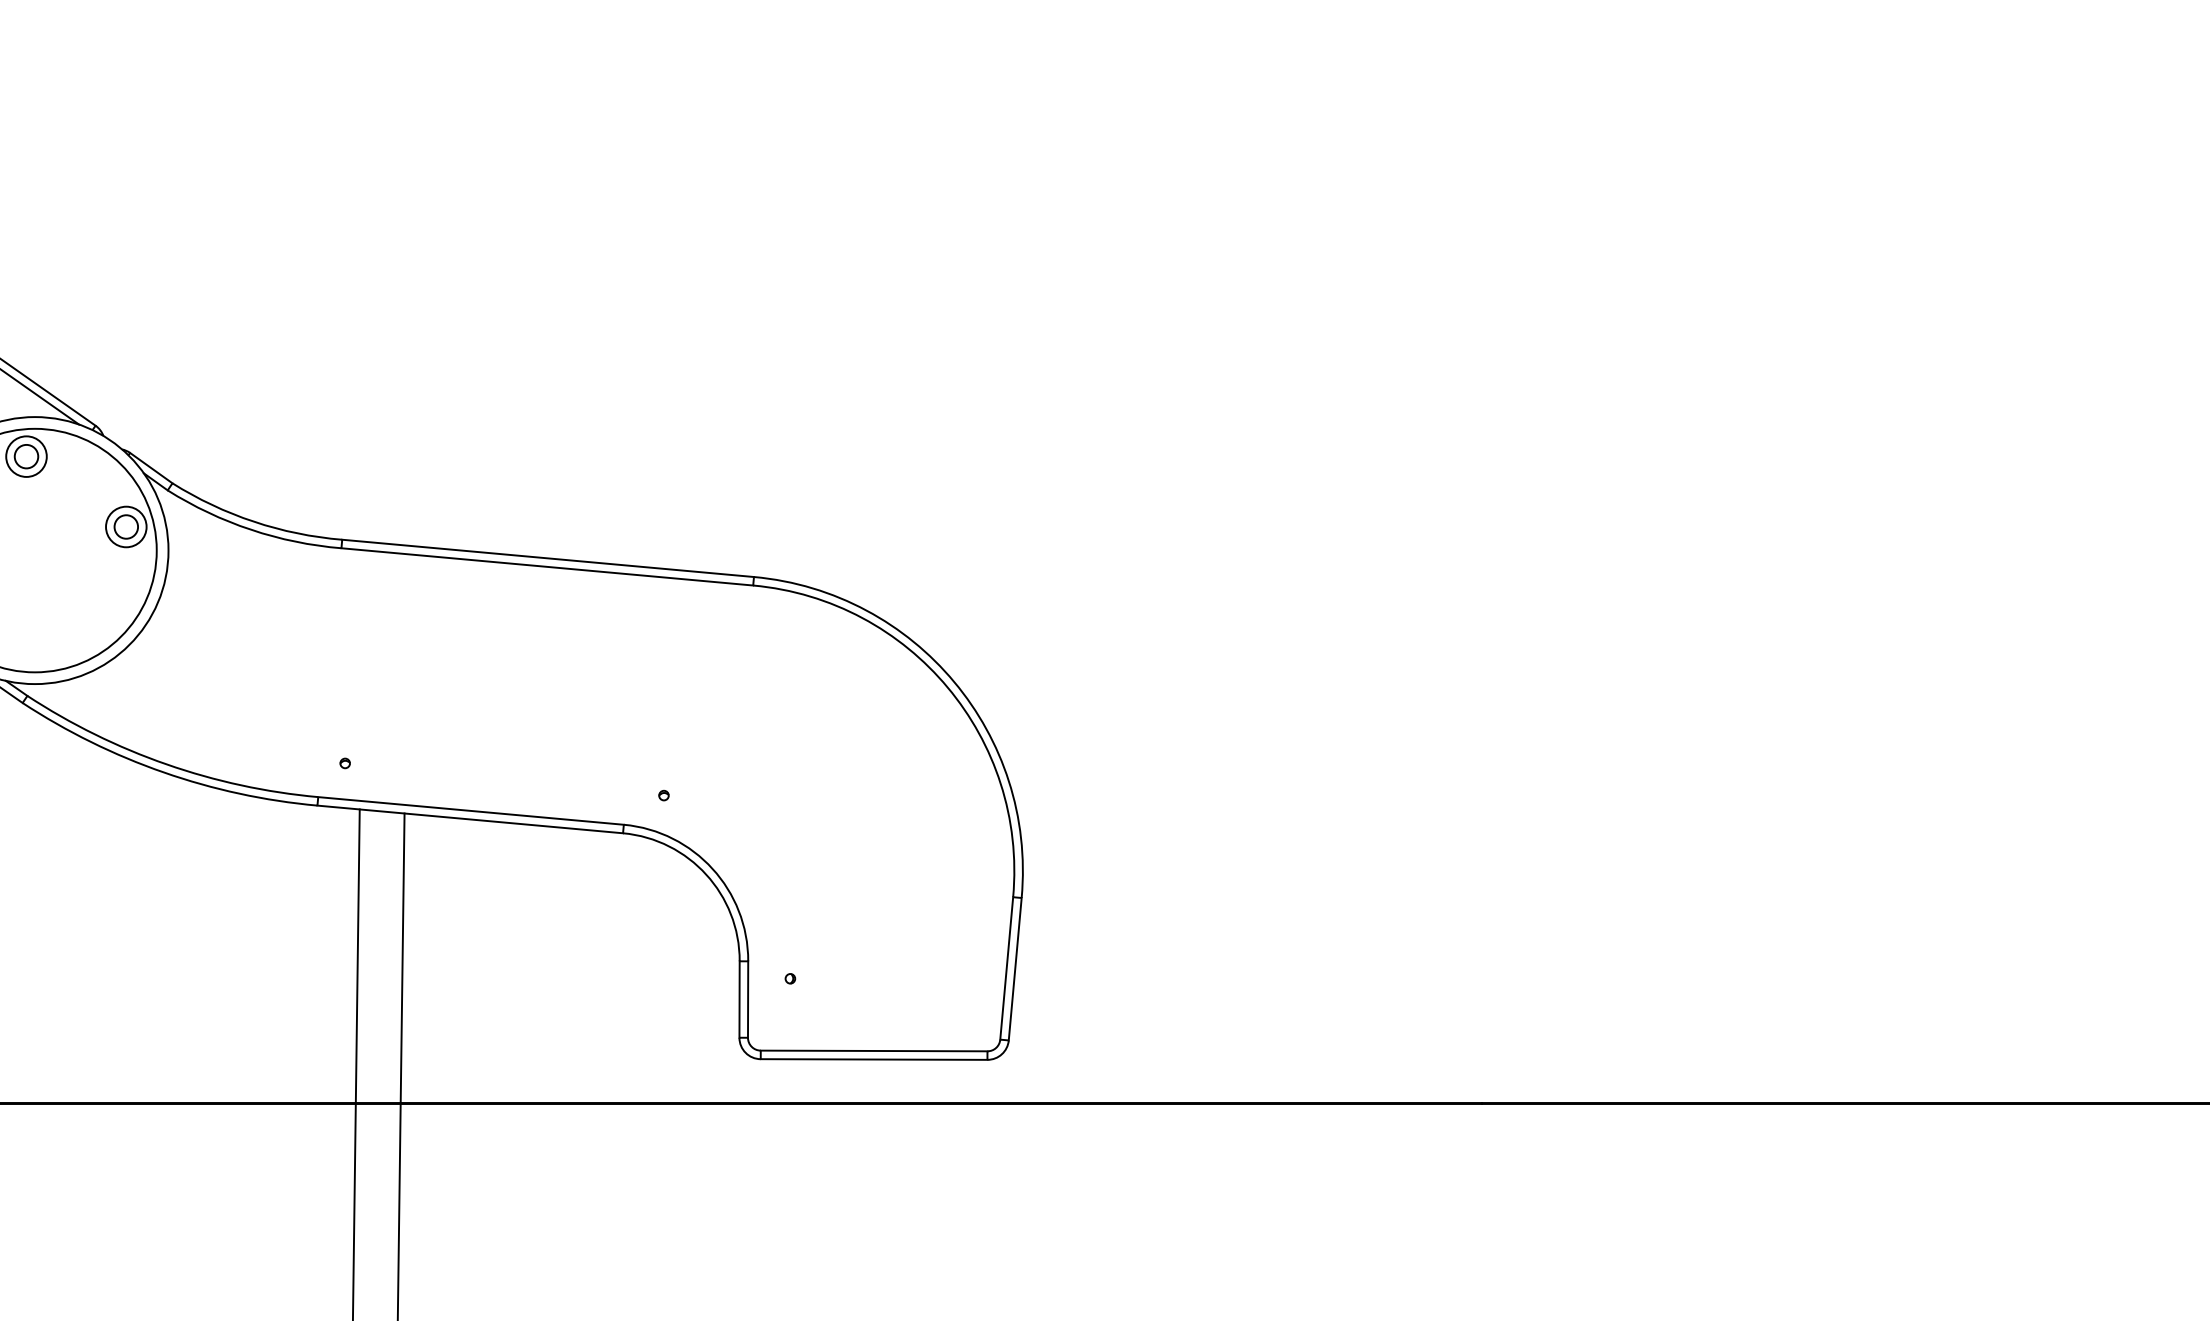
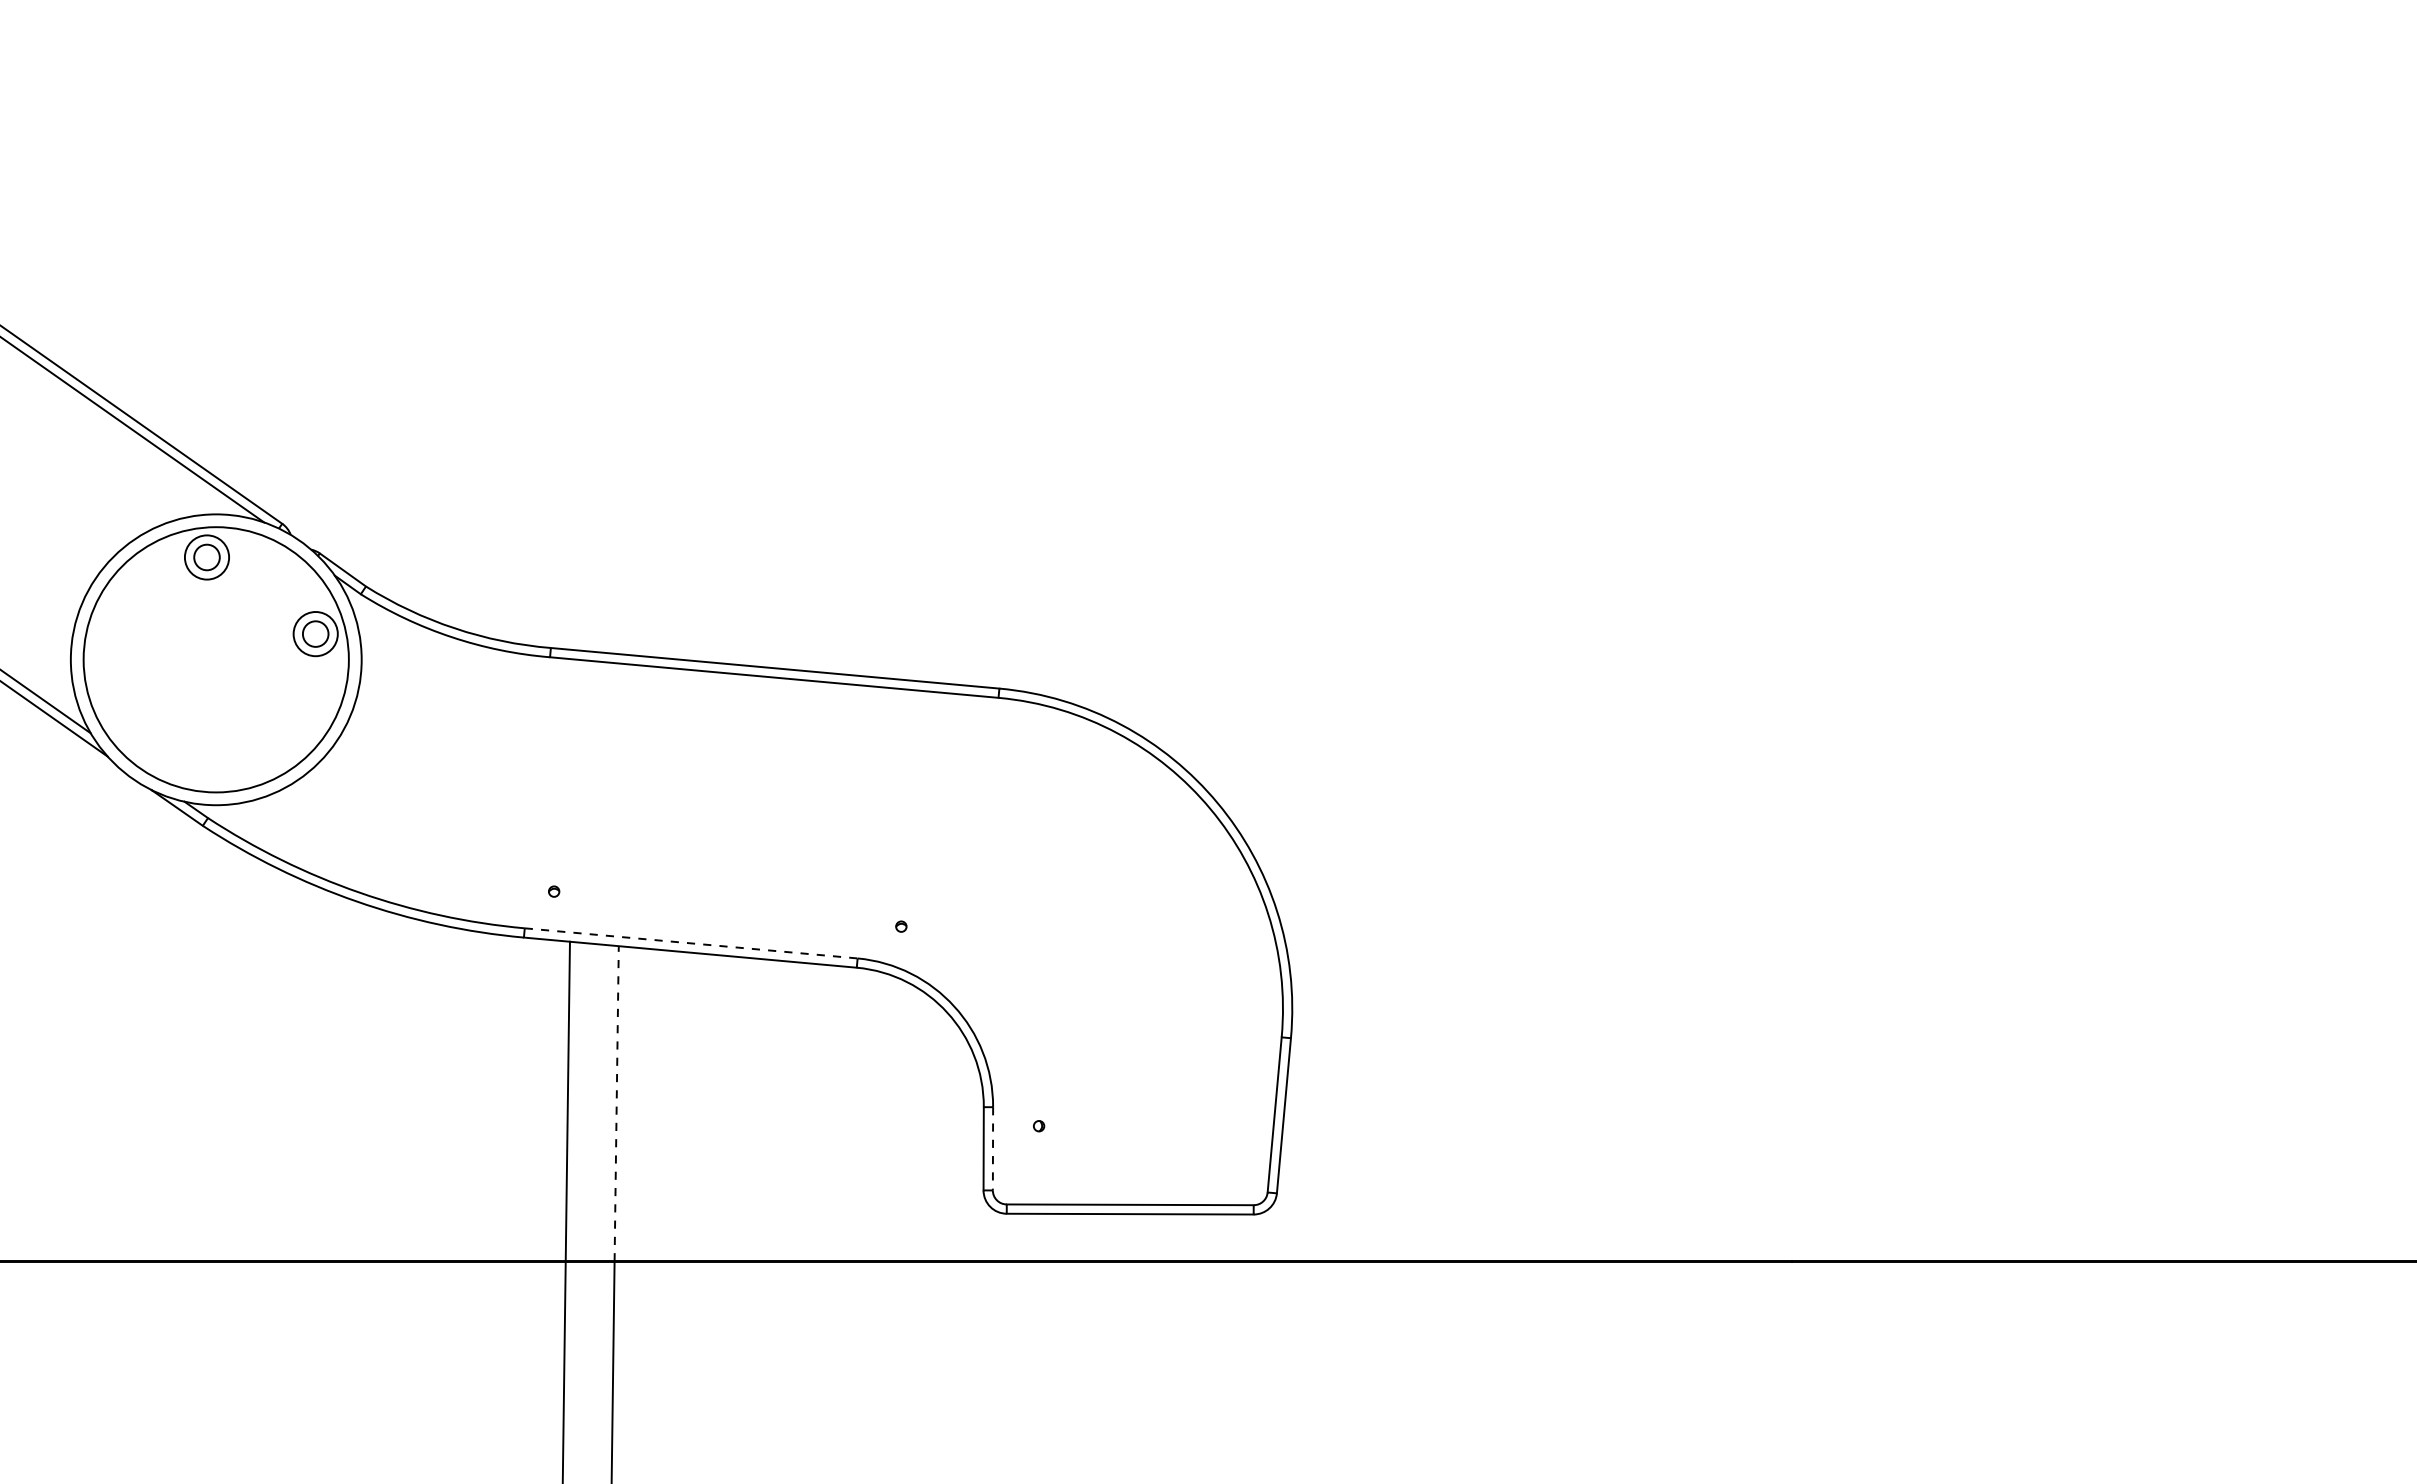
line: (471, 811) -> (691, 943), solid -> dashed
line: (402, 957) -> (616, 1103), solid -> dashed
line: (748, 999) -> (993, 1148), solid -> dashed

